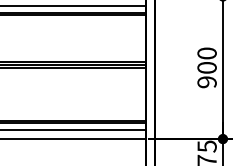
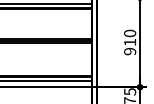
text: (207, 67) -> (130, 42), 900 -> 910

